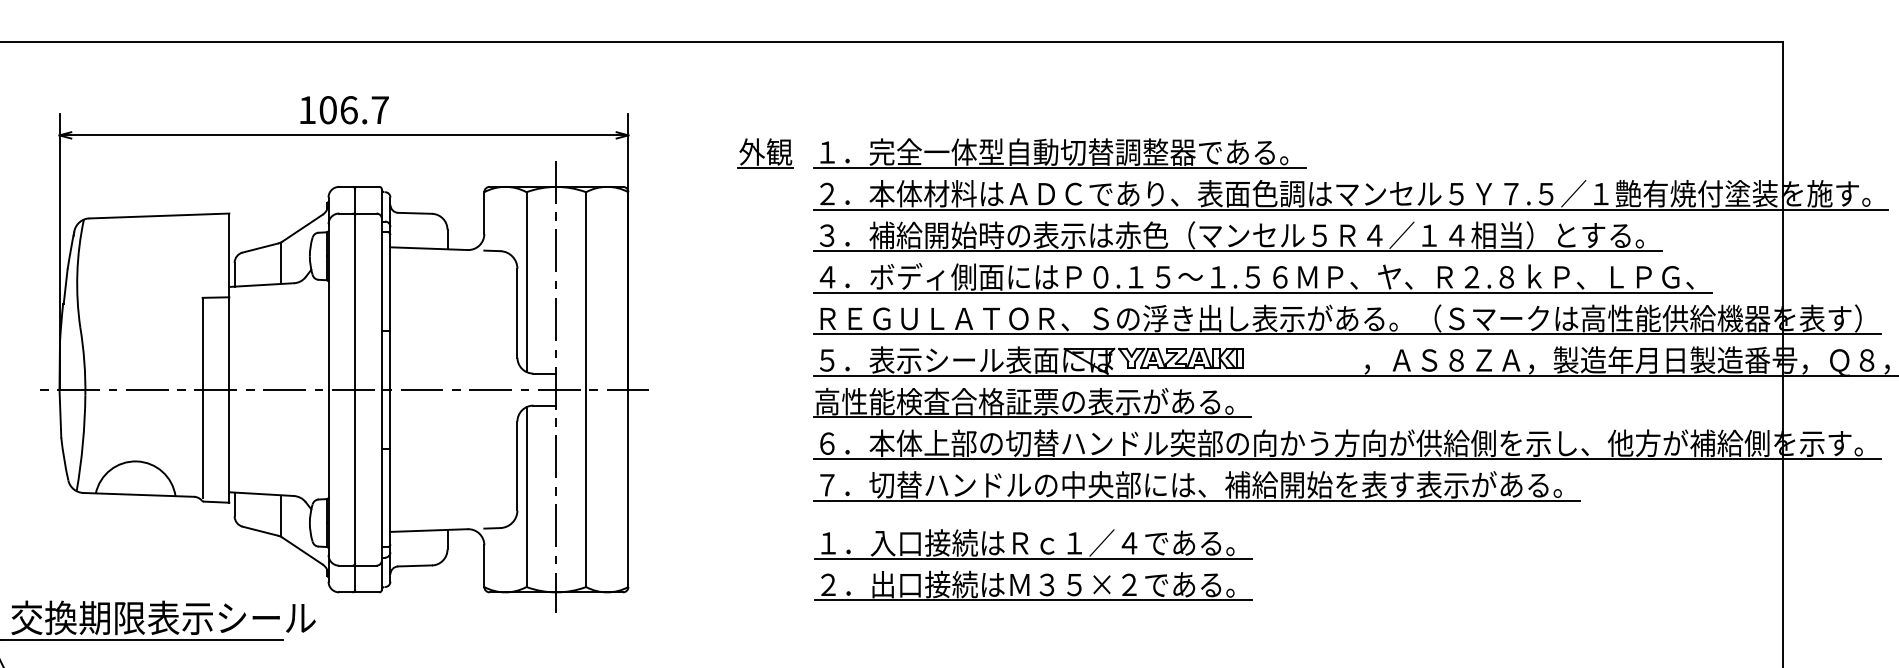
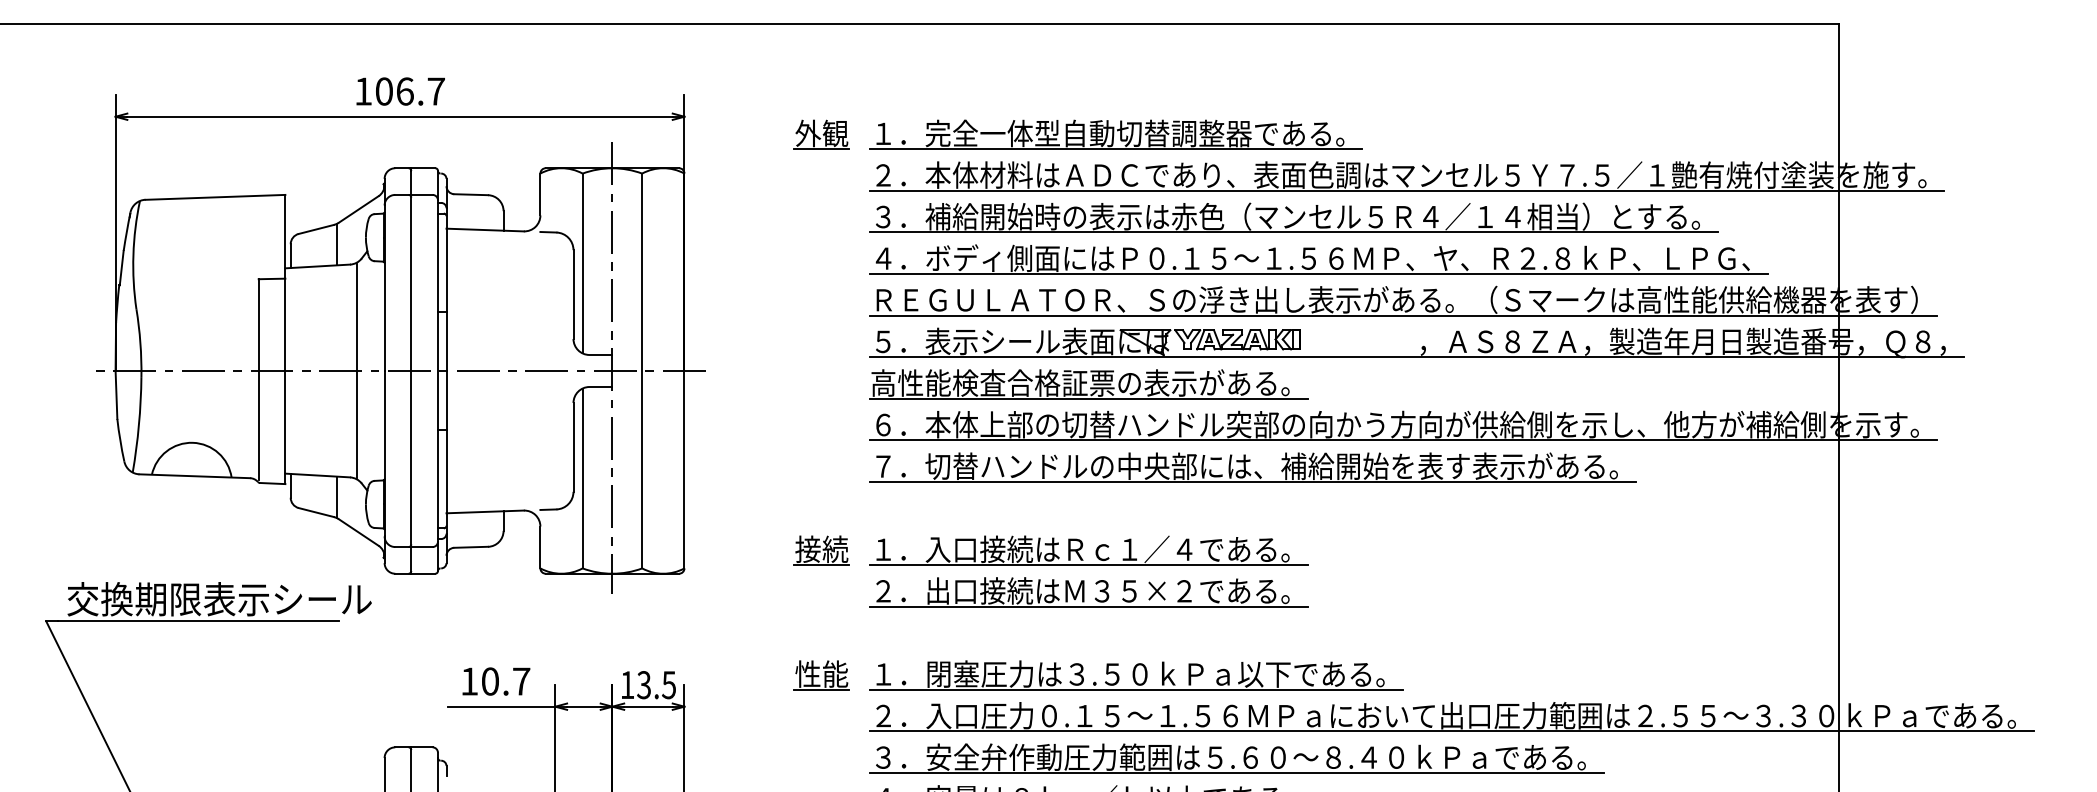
line: (301, 389) -> (357, 370), added
part: (1033, 565) -> (1088, 571), moved
part: (765, 569) -> (821, 550), added

